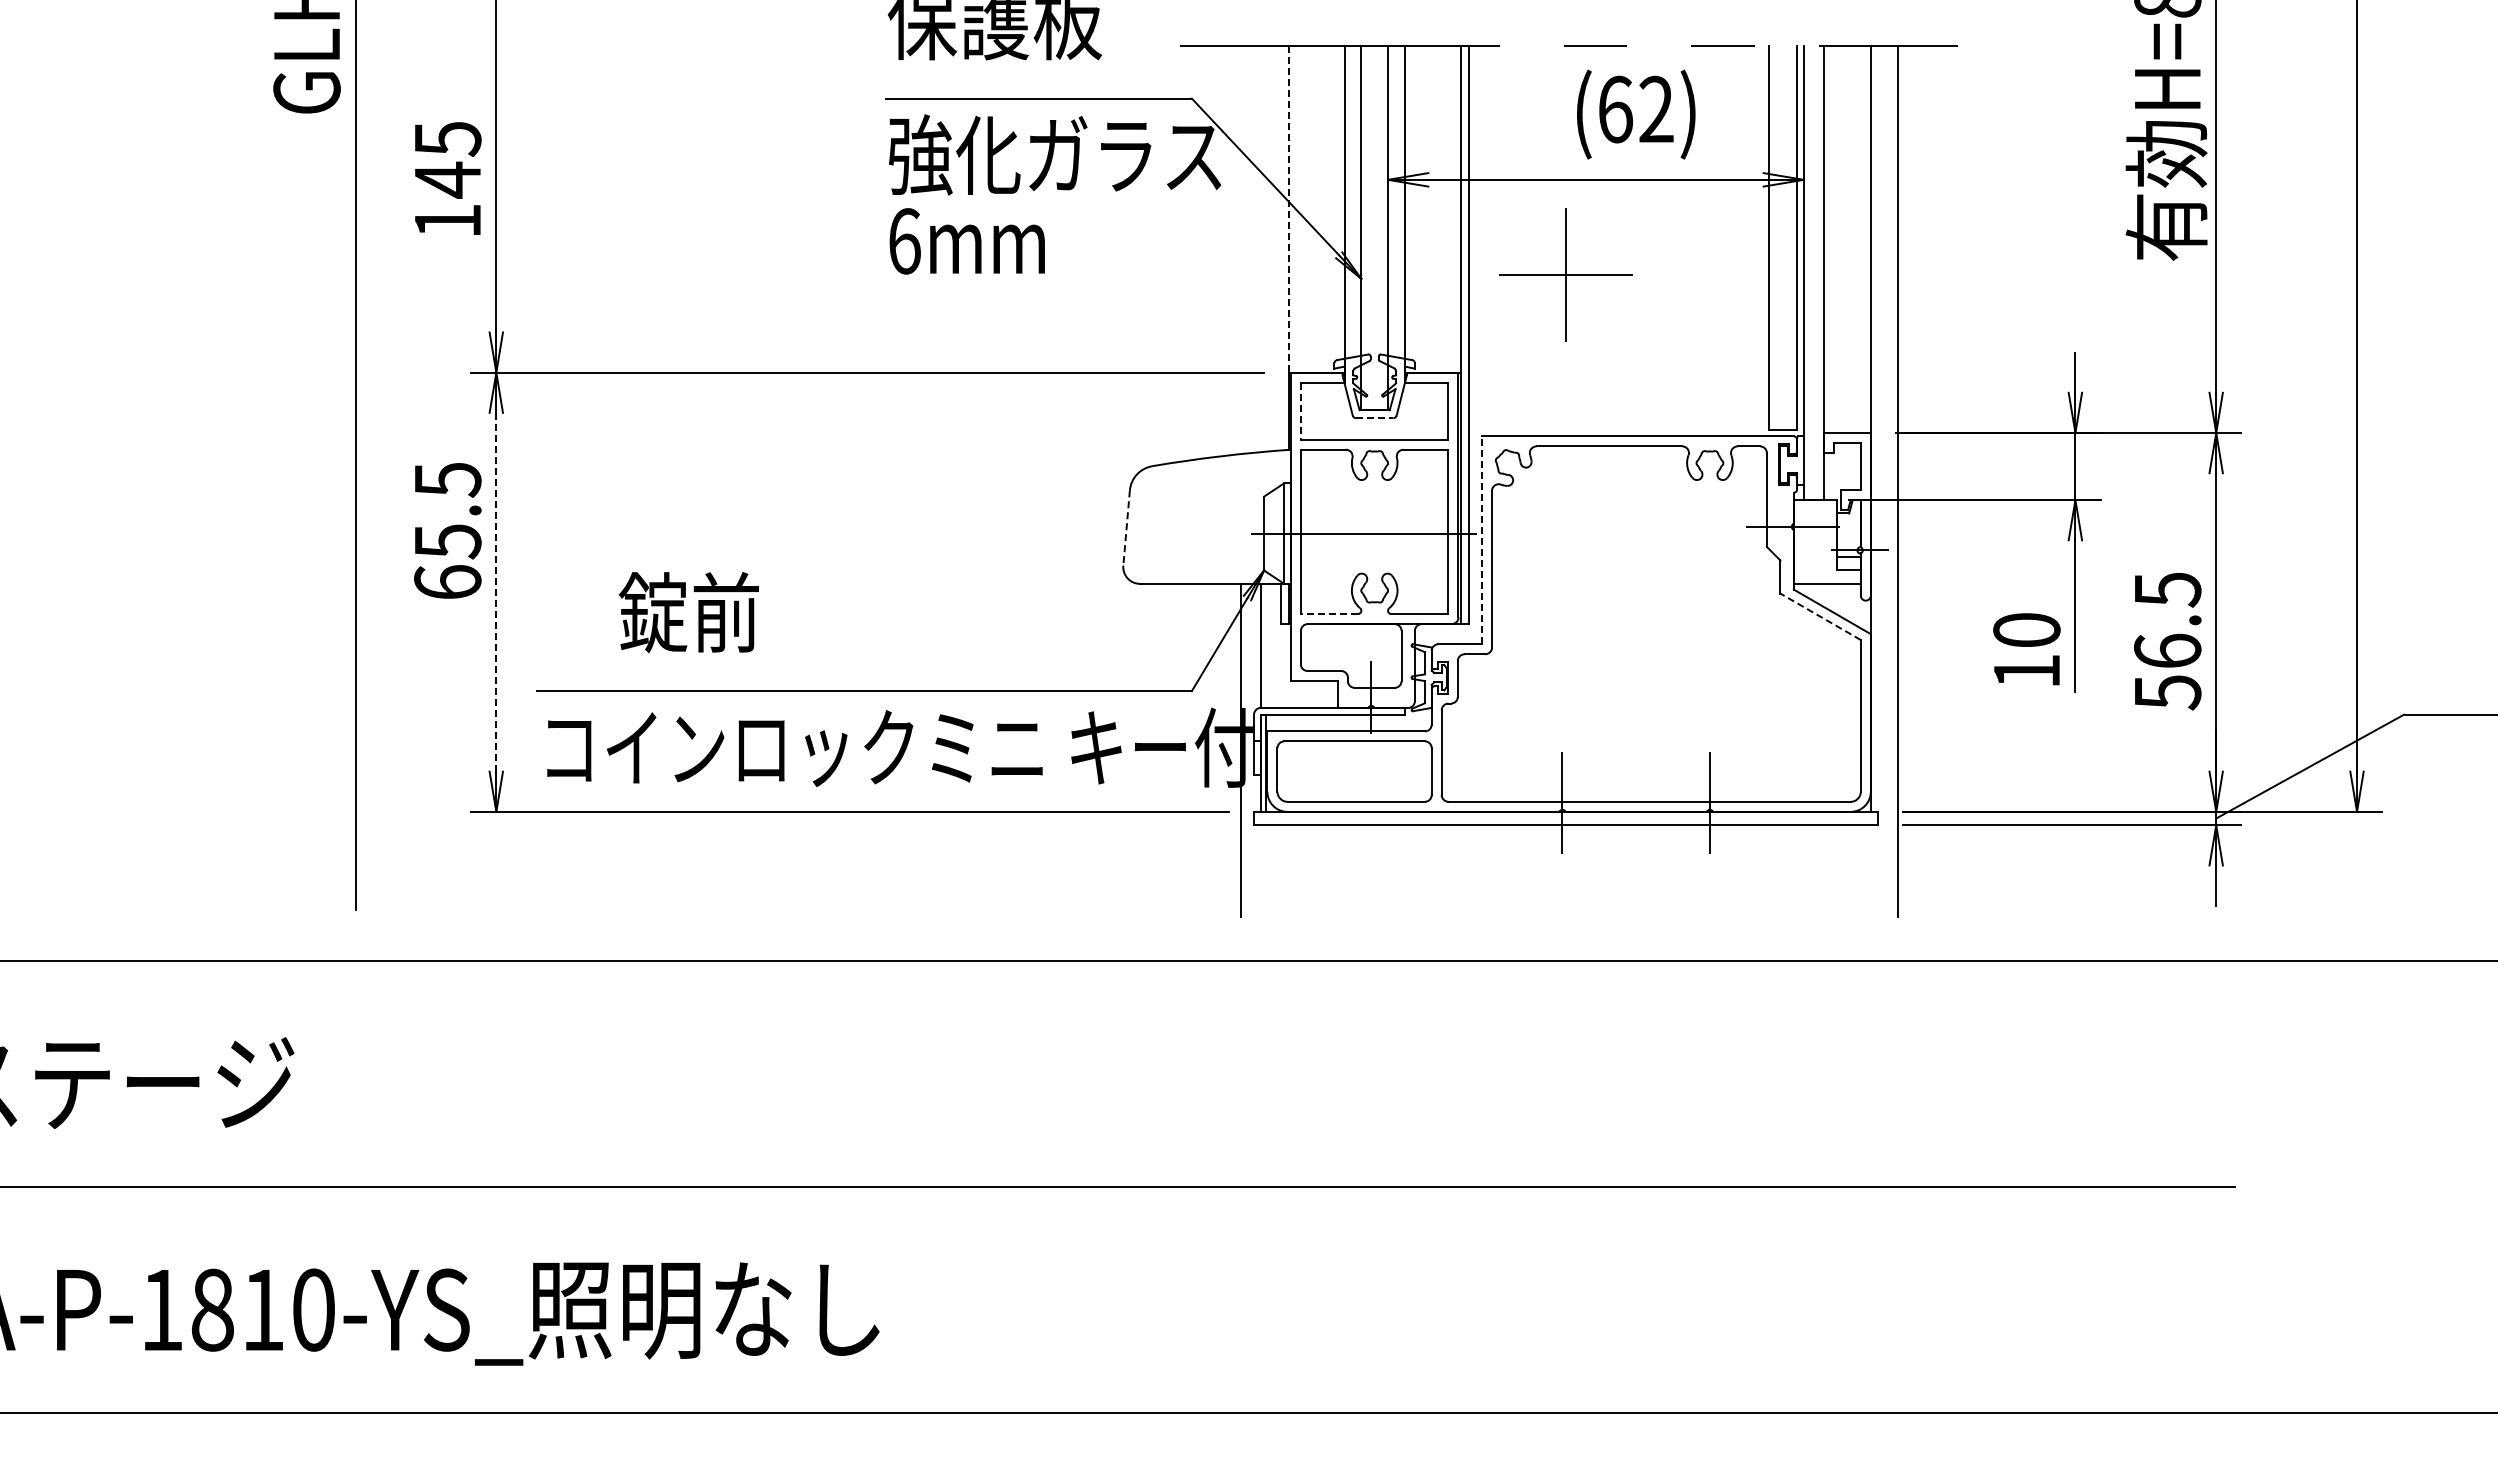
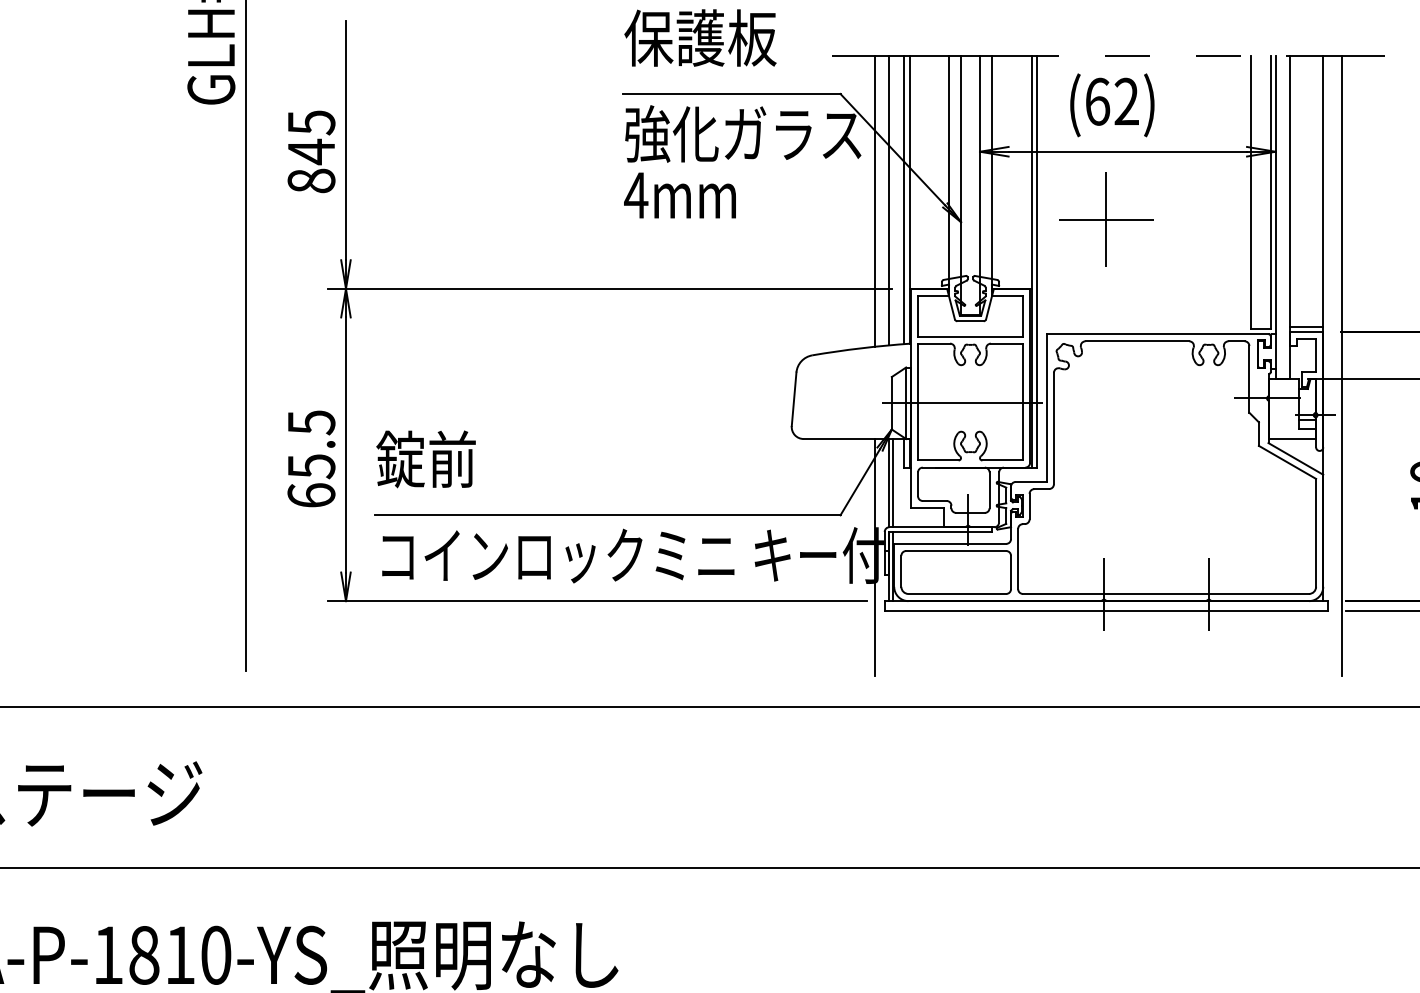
text: (1636, 114) -> (1112, 105), moved
line: (1288, 209) -> (909, 172), dashed -> solid
text: (447, 220) -> (311, 180), 145 -> 845
text: (904, 241) -> (636, 195), 6mm -> 4mm
line: (1280, 247) -> (903, 199), added
line: (1260, 248) -> (889, 200), added
line: (1240, 249) -> (875, 201), added
line: (1300, 411) -> (917, 316), dashed -> solid
line: (1374, 418) -> (970, 321), dashed -> solid
line: (1846, 426) -> (1305, 327), added
line: (1126, 528) -> (794, 399), dashed -> solid
text: (447, 530) -> (311, 458), moved
line: (1482, 540) -> (1047, 408), dashed -> solid
line: (496, 591) -> (346, 444), dashed -> solid
text: (688, 612) -> (425, 459), moved
line: (1329, 614) -> (938, 460), dashed -> solid
line: (1820, 616) -> (1287, 462), dashed -> solid
line: (1266, 645) -> (893, 482), added

